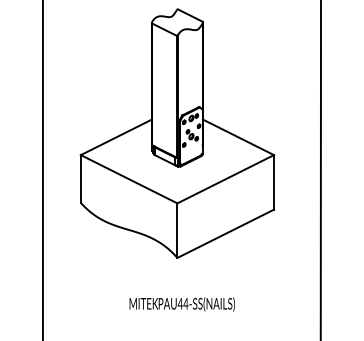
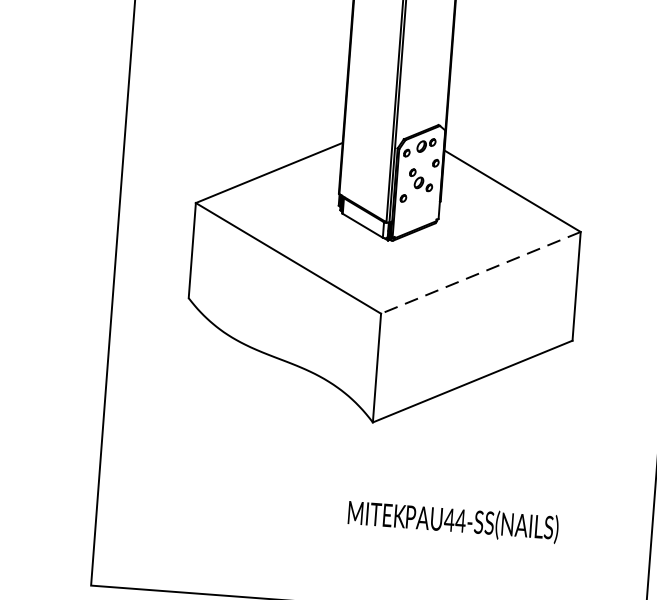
line: (225, 179) -> (480, 273), solid -> dashed
text: (181, 304) -> (451, 521), moved

